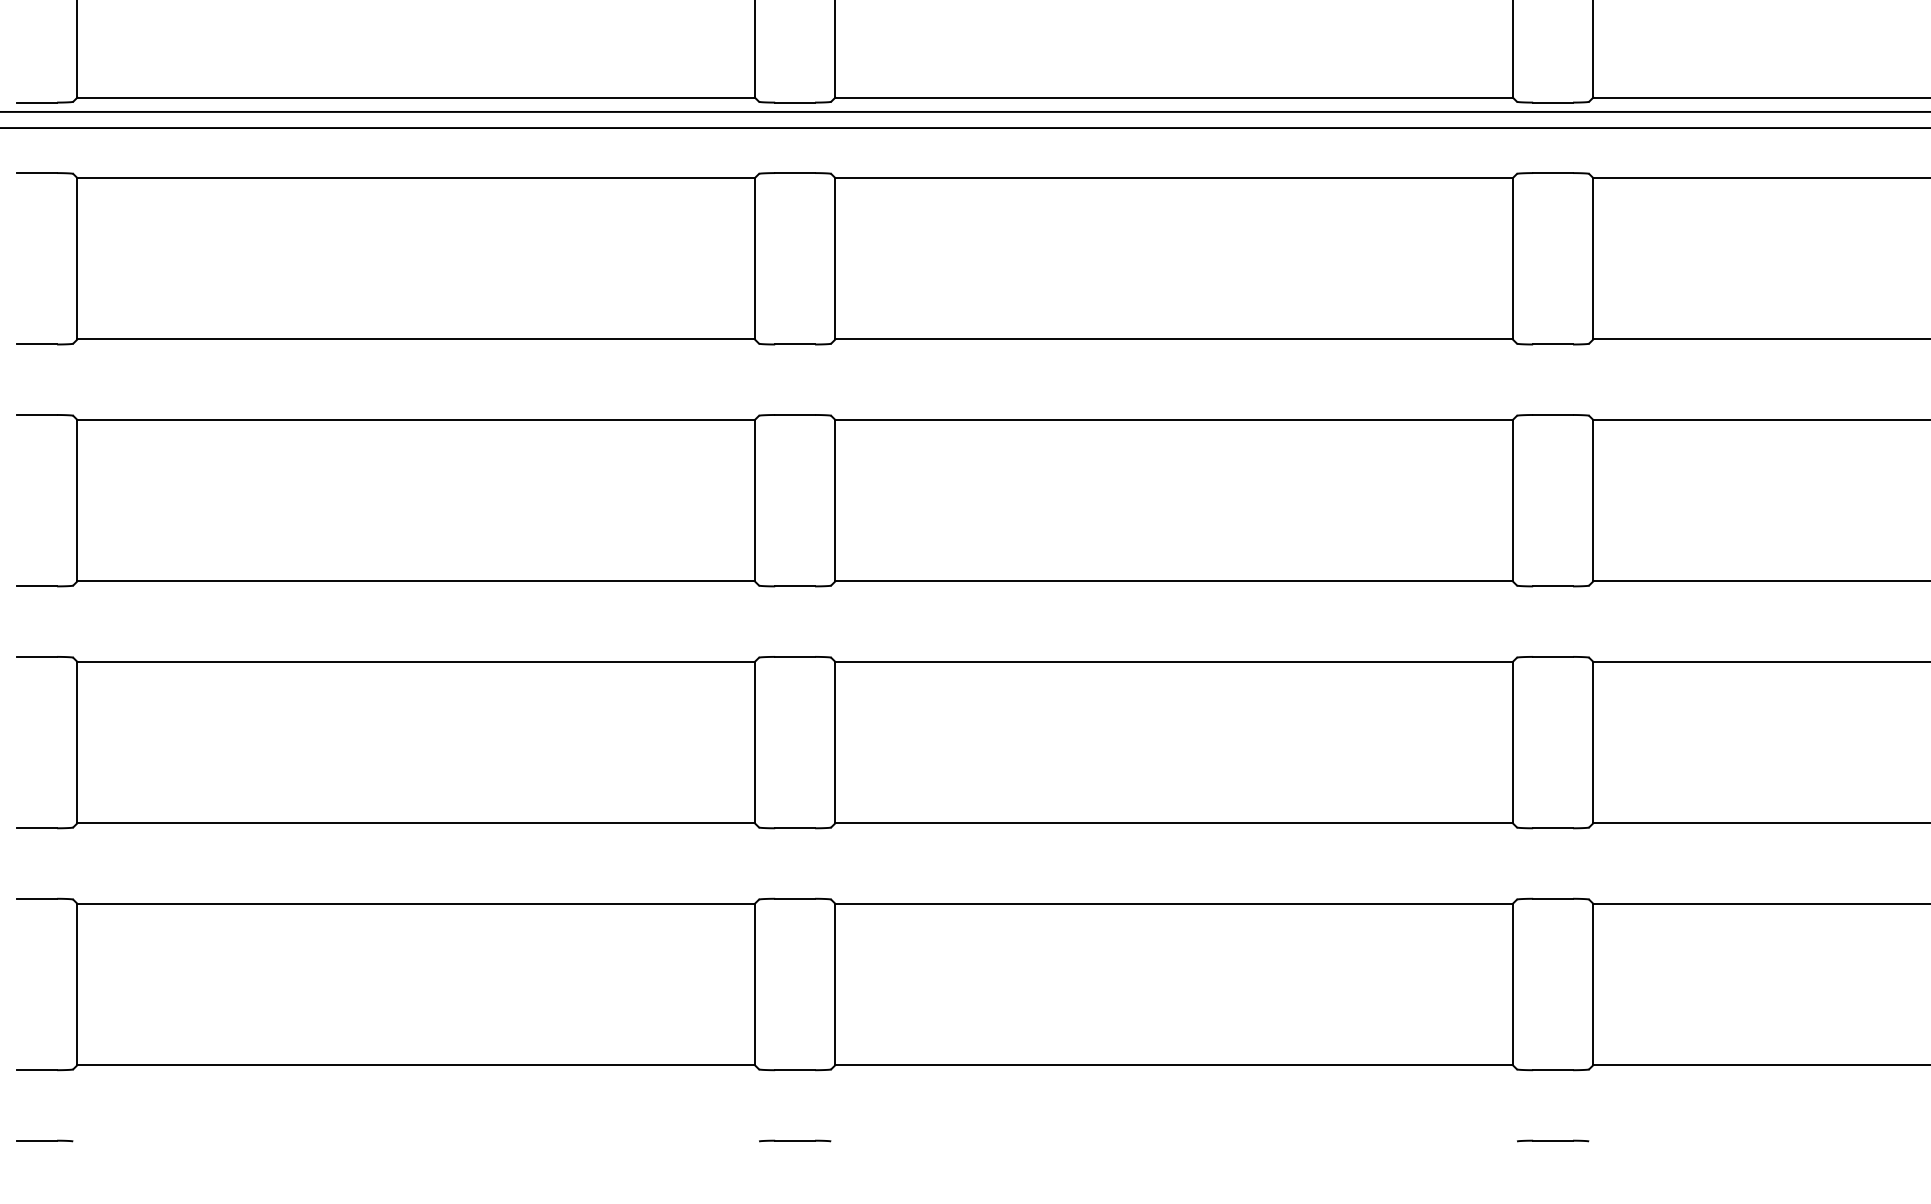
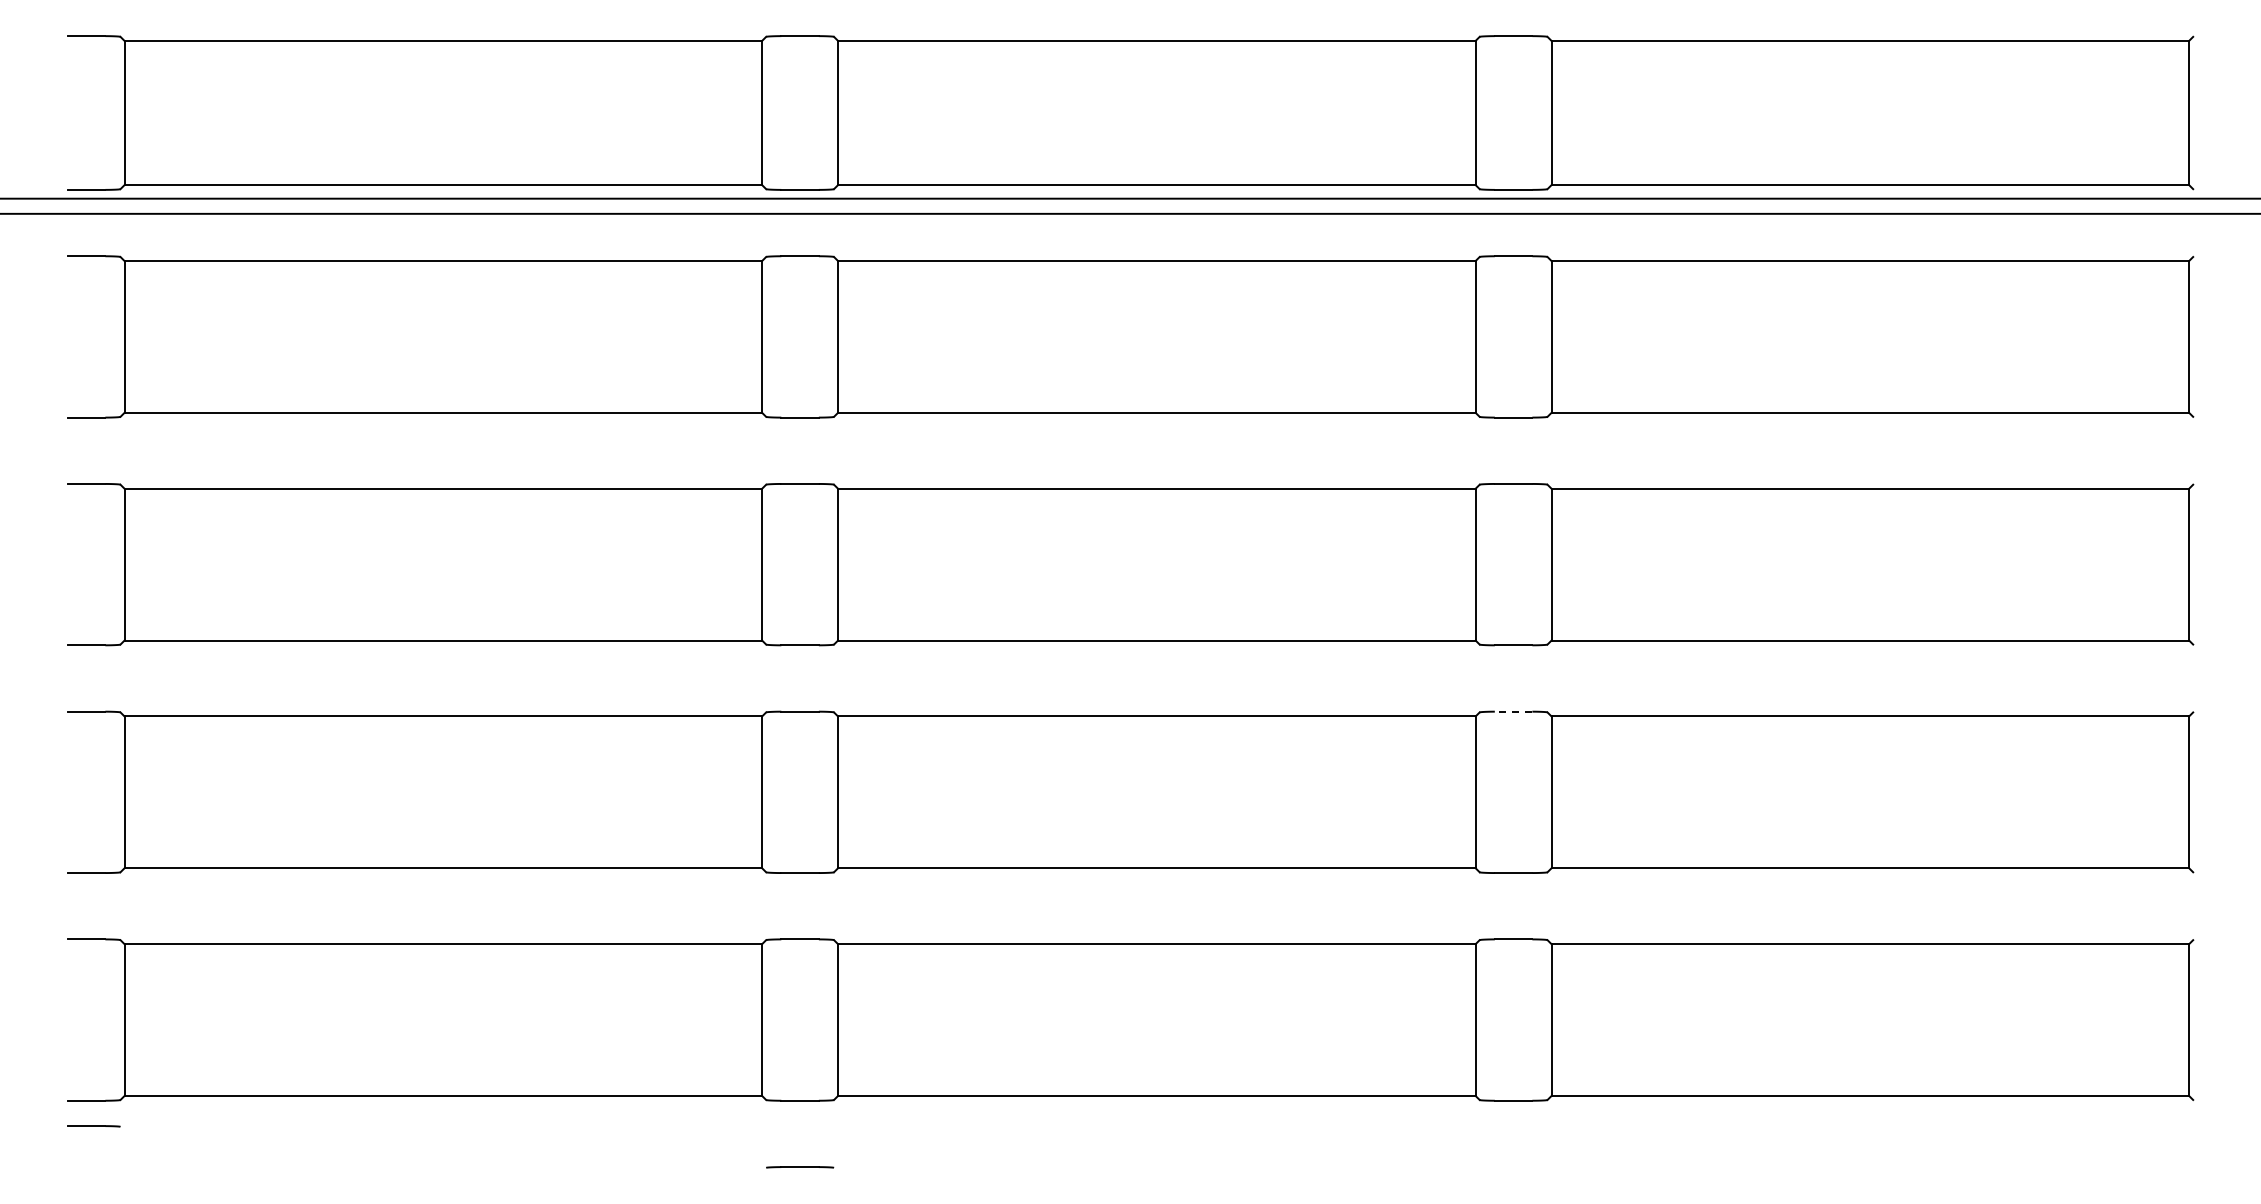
line: (1552, 656) -> (1513, 711), solid -> dashed
line: (44, 1141) -> (93, 1126), moved
line: (1552, 1141) -> (1513, 1167), removed

